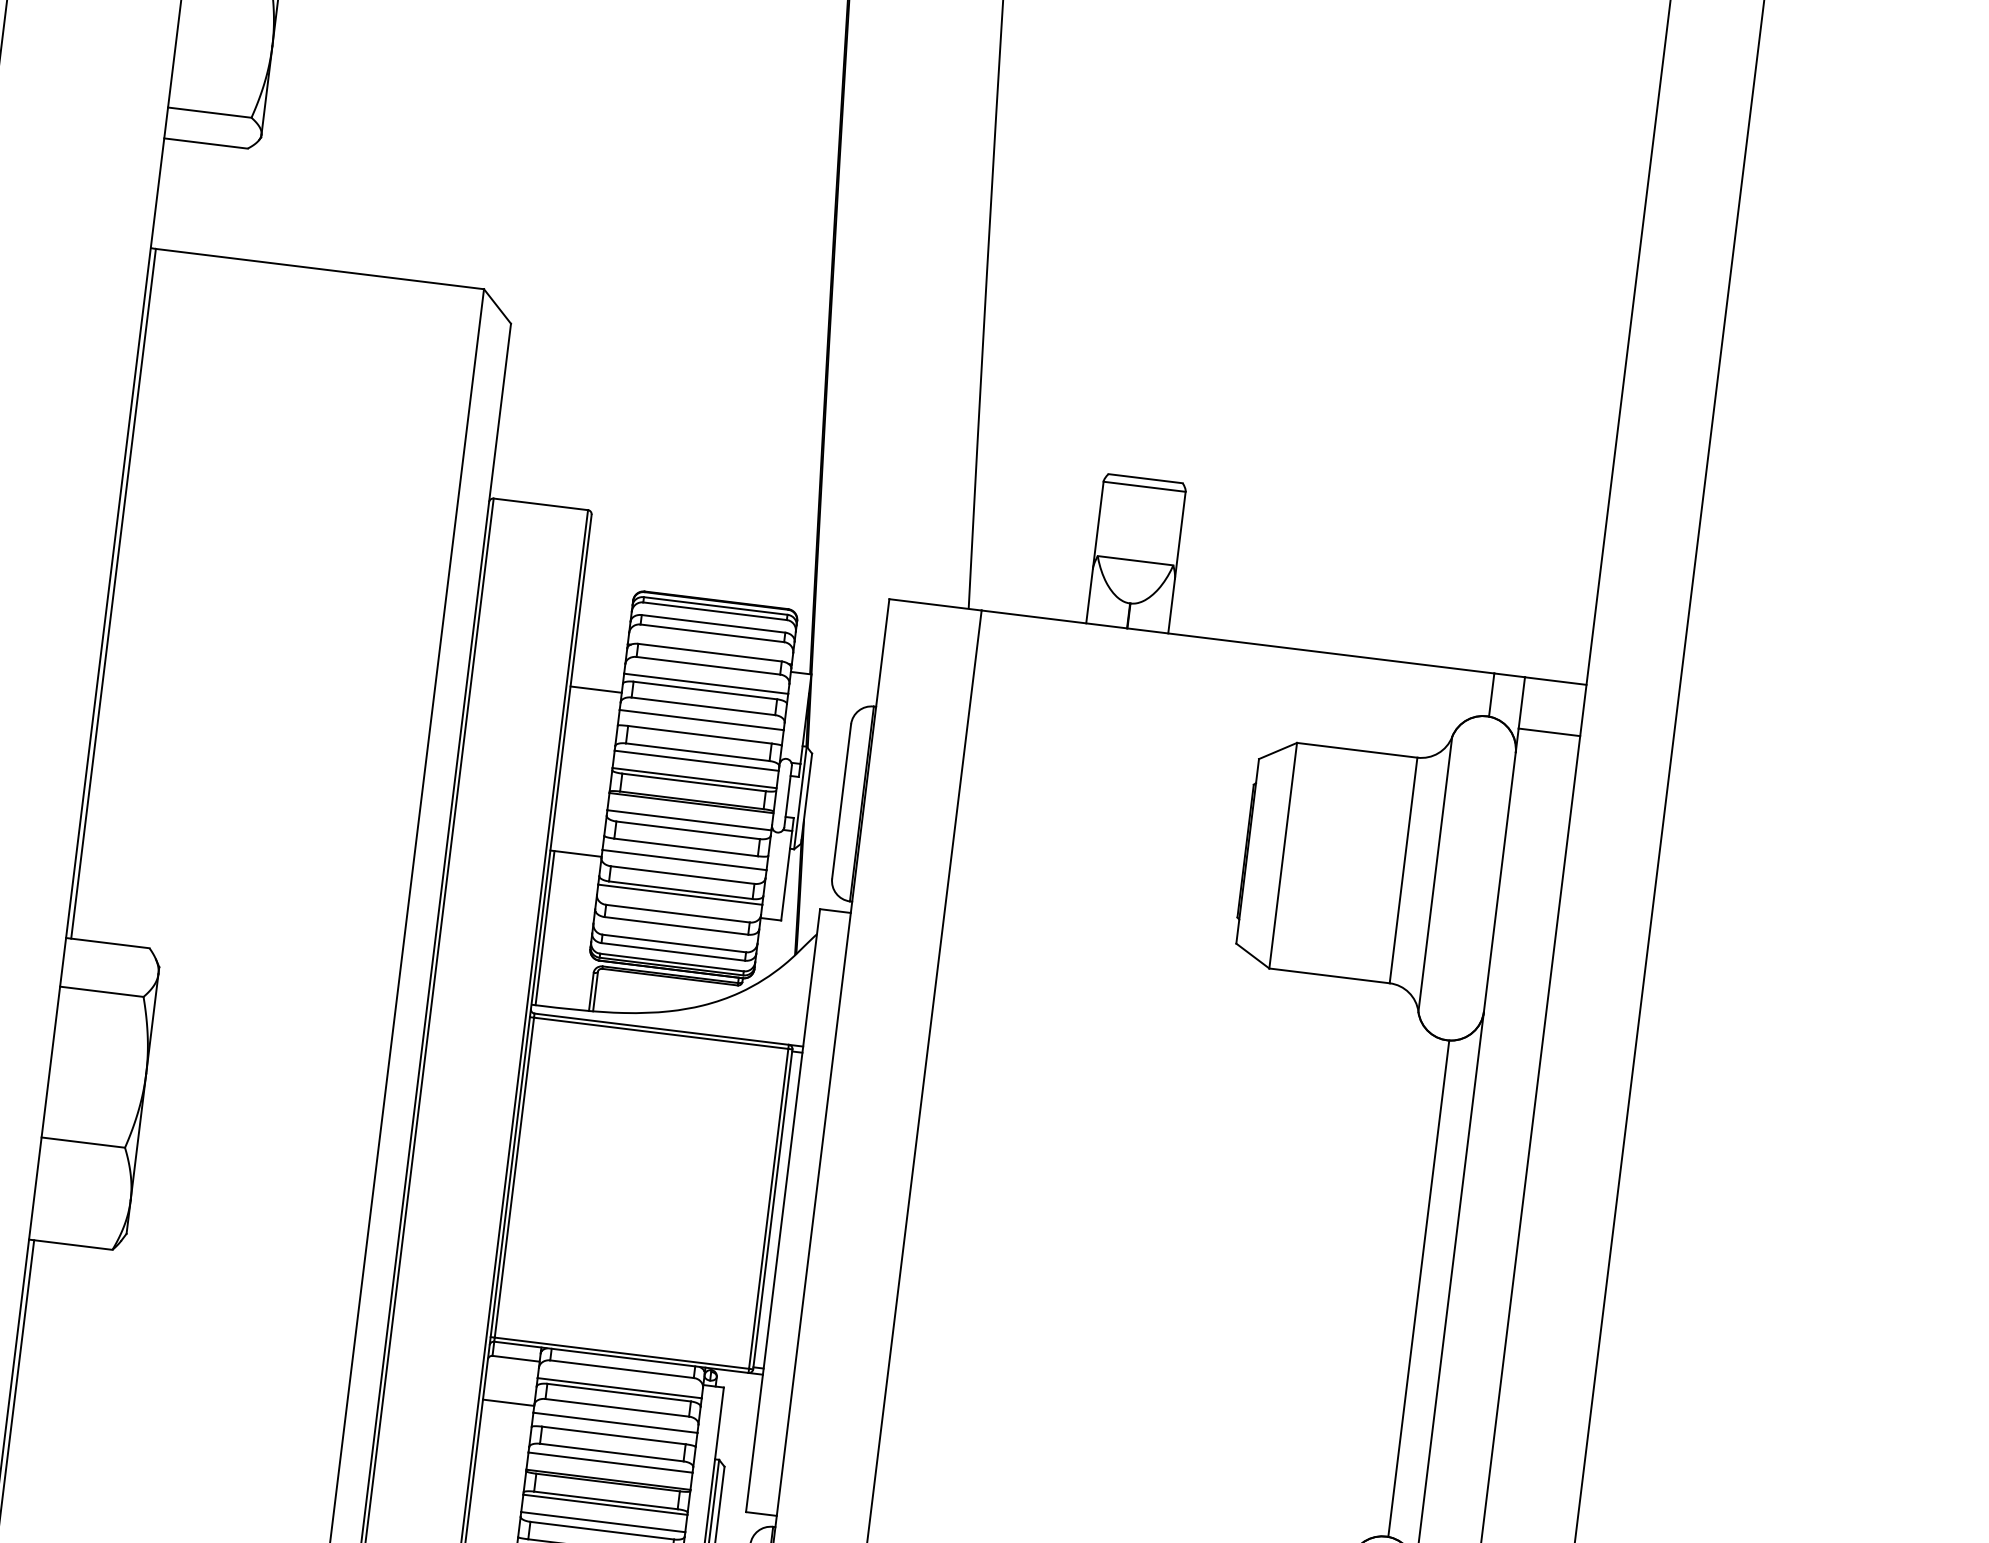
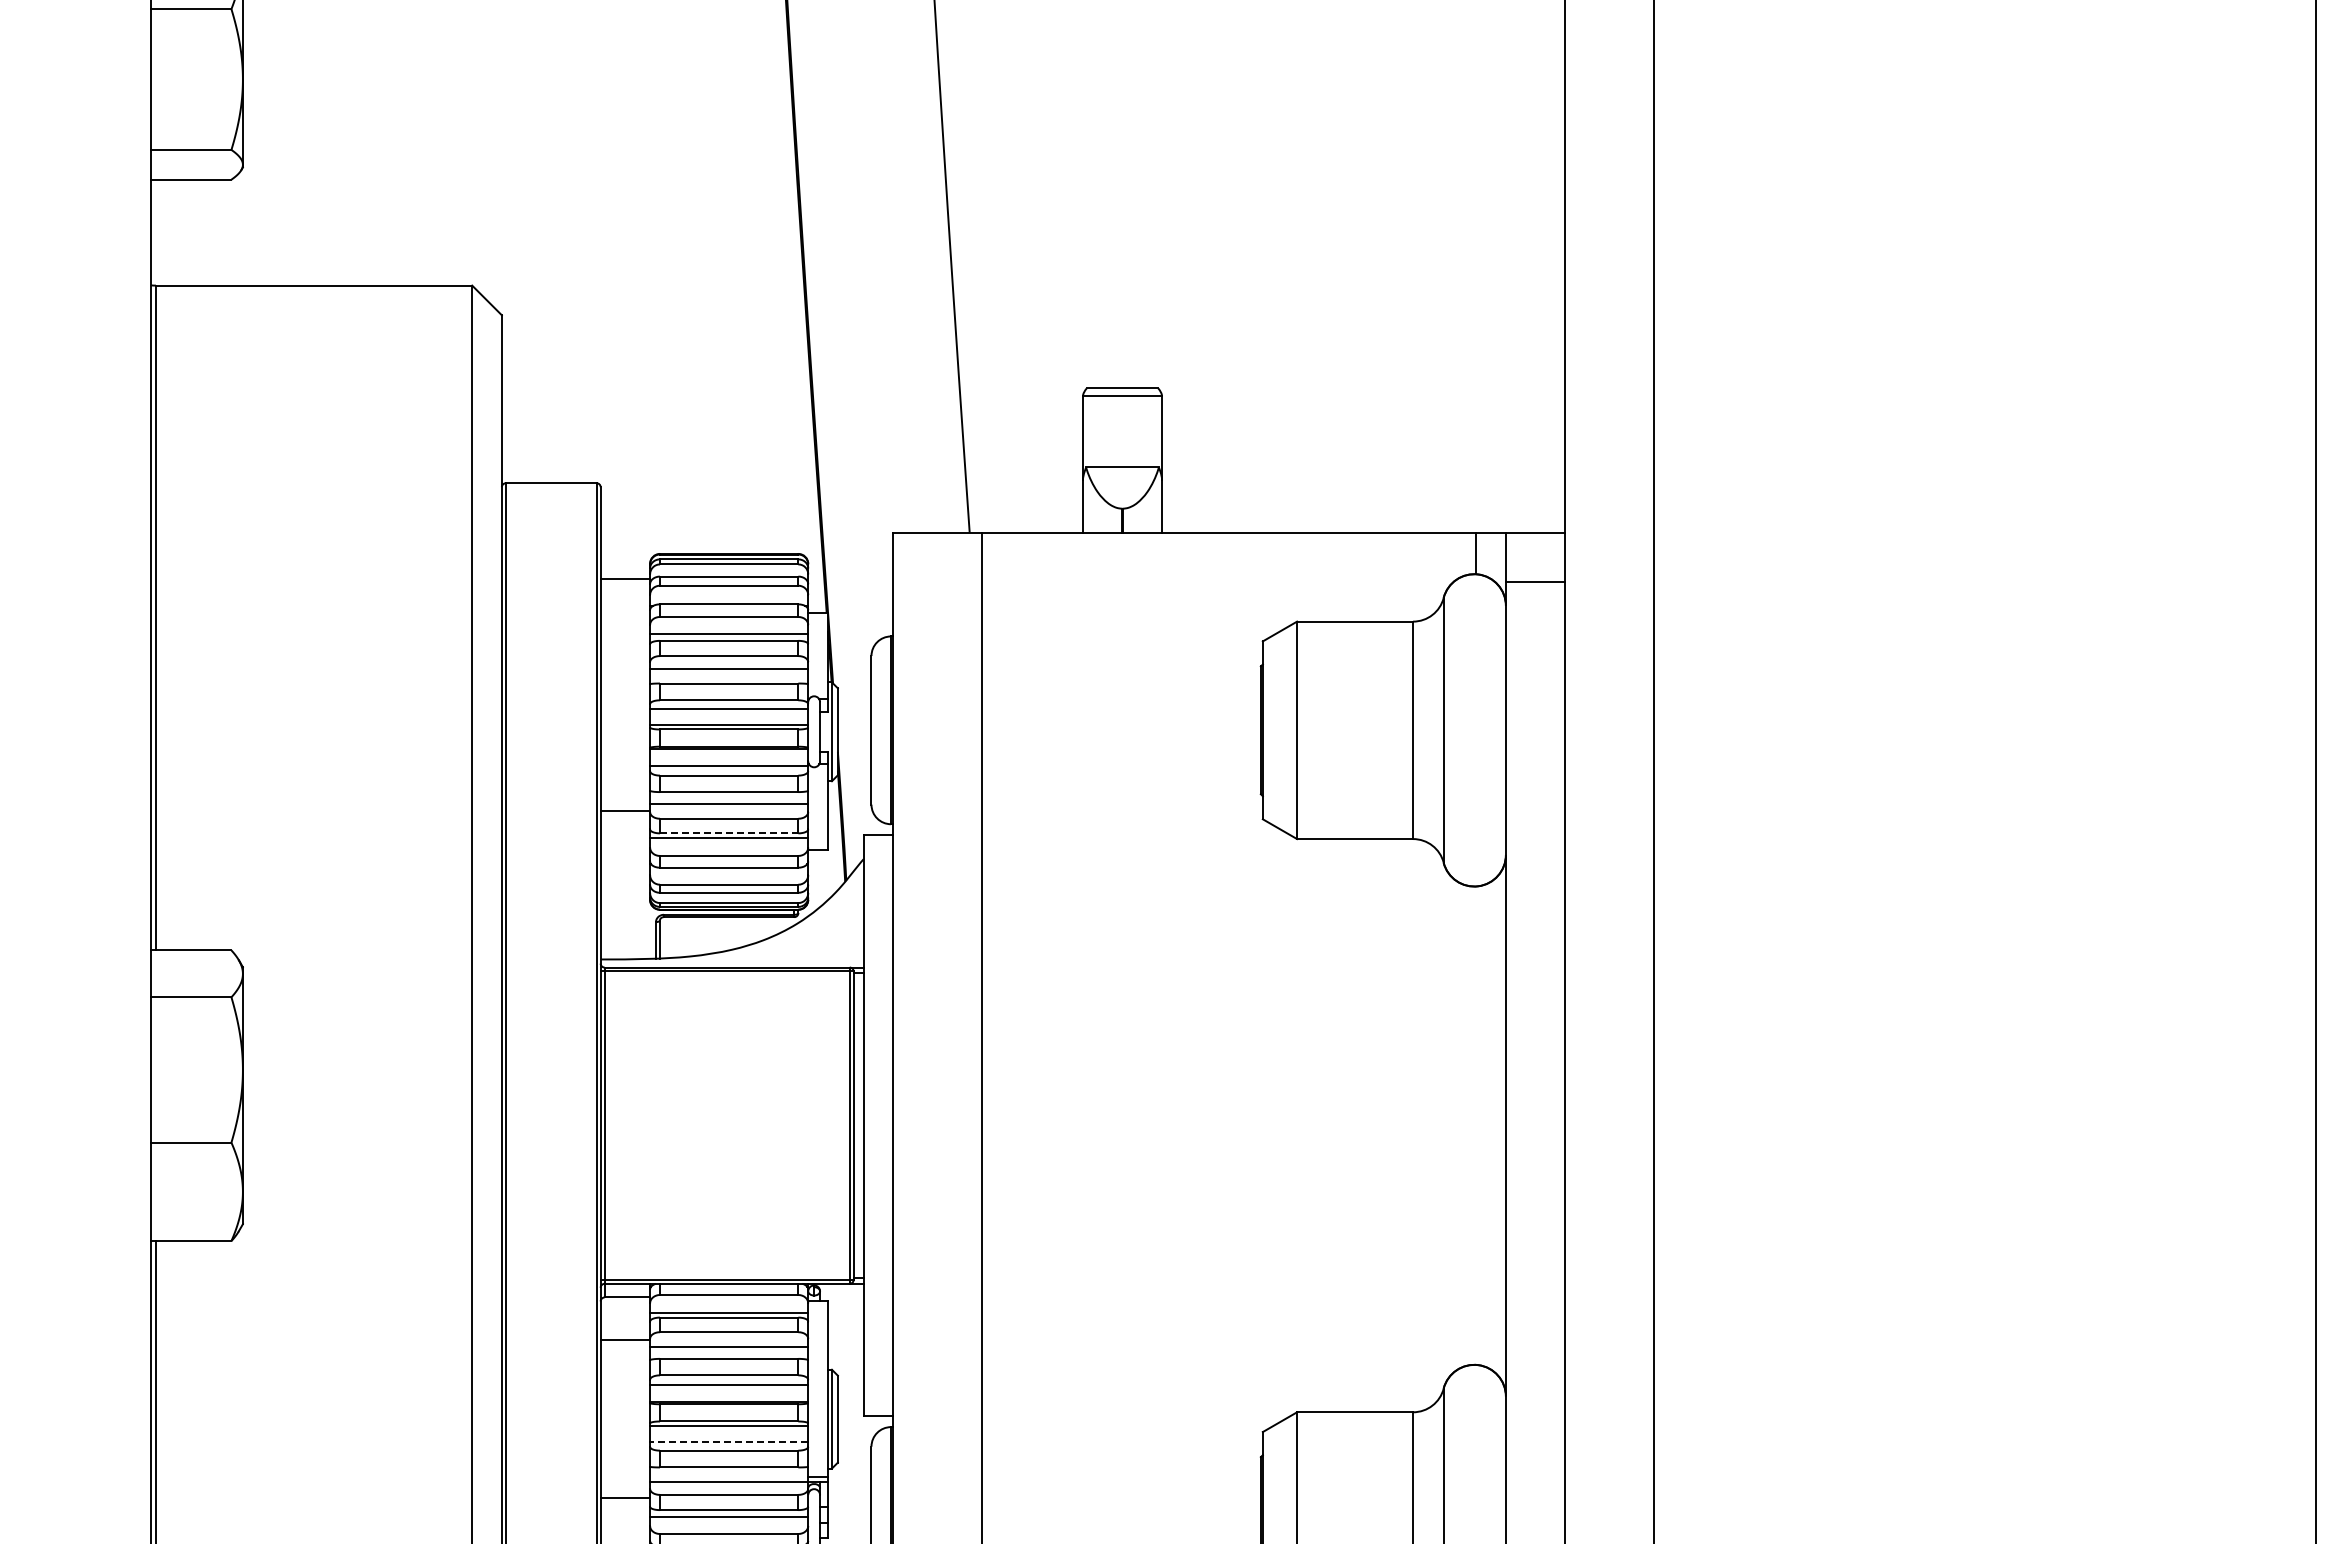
line: (596, 689) -> (625, 578), moved
line: (681, 890) -> (729, 833), solid -> dashed
line: (544, 927) -> (604, 884), removed
line: (1418, 1288) -> (1476, 1125), removed
line: (602, 1522) -> (728, 1442), solid -> dashed

